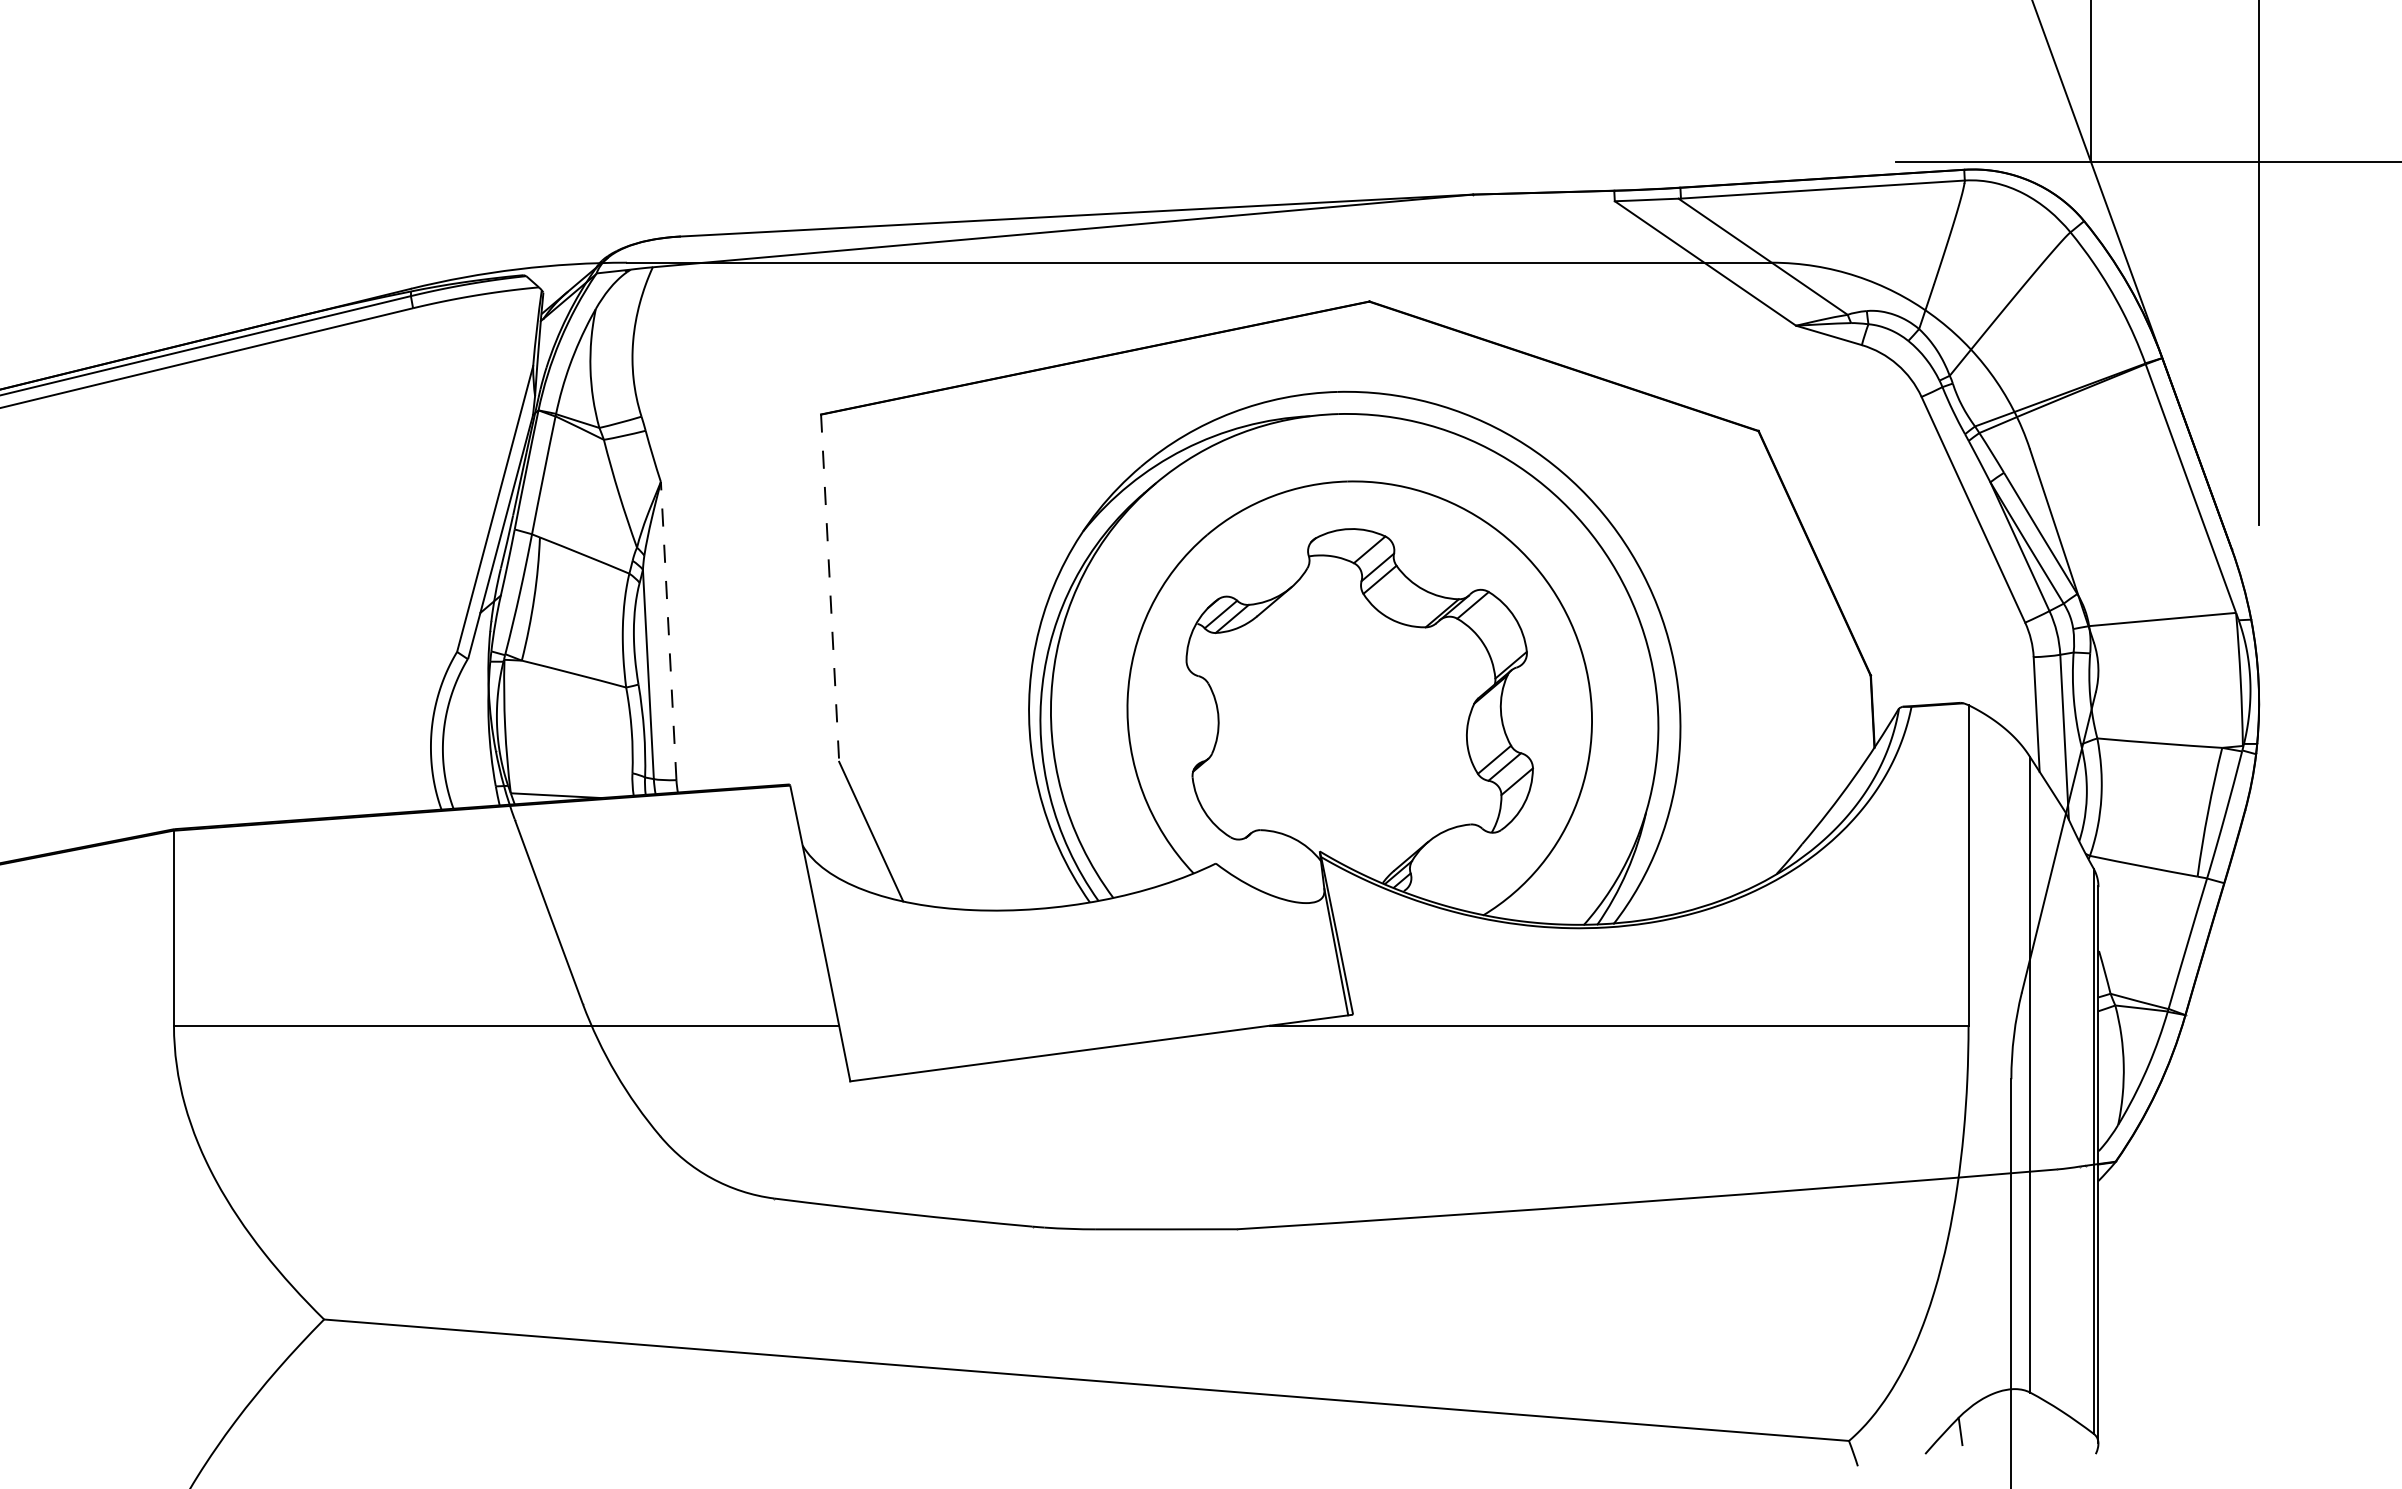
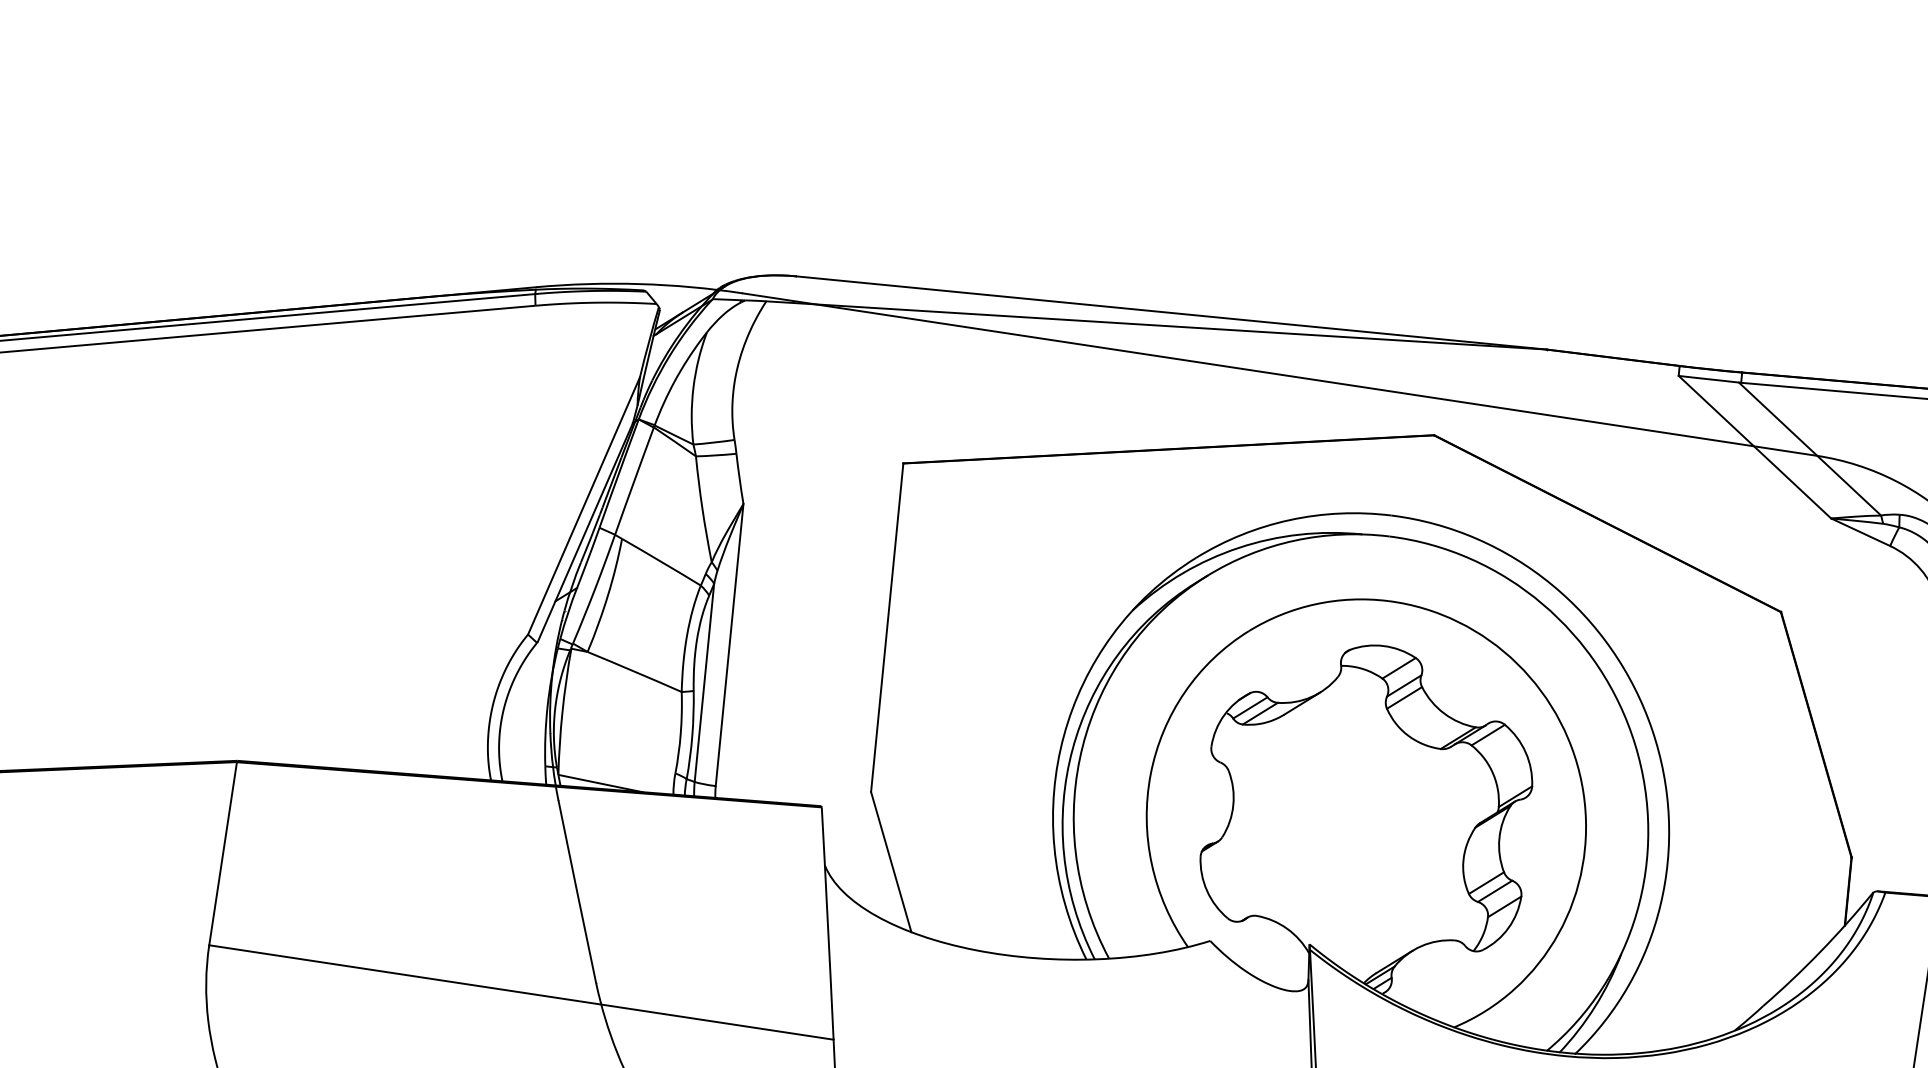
line: (830, 588) -> (887, 628), dashed -> solid
line: (668, 630) -> (729, 644), dashed -> solid

